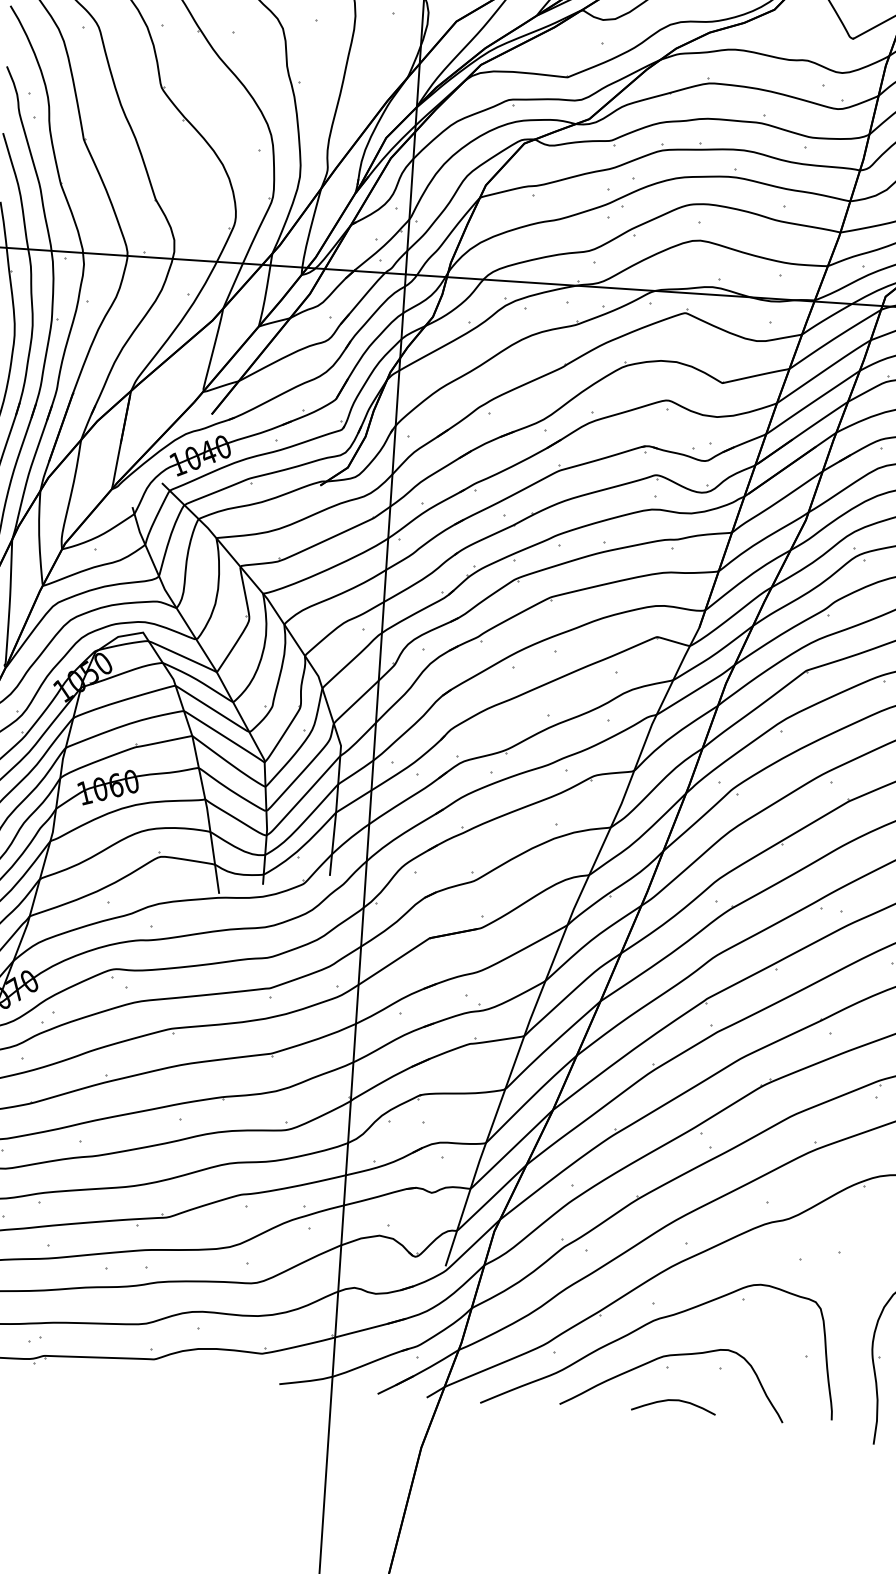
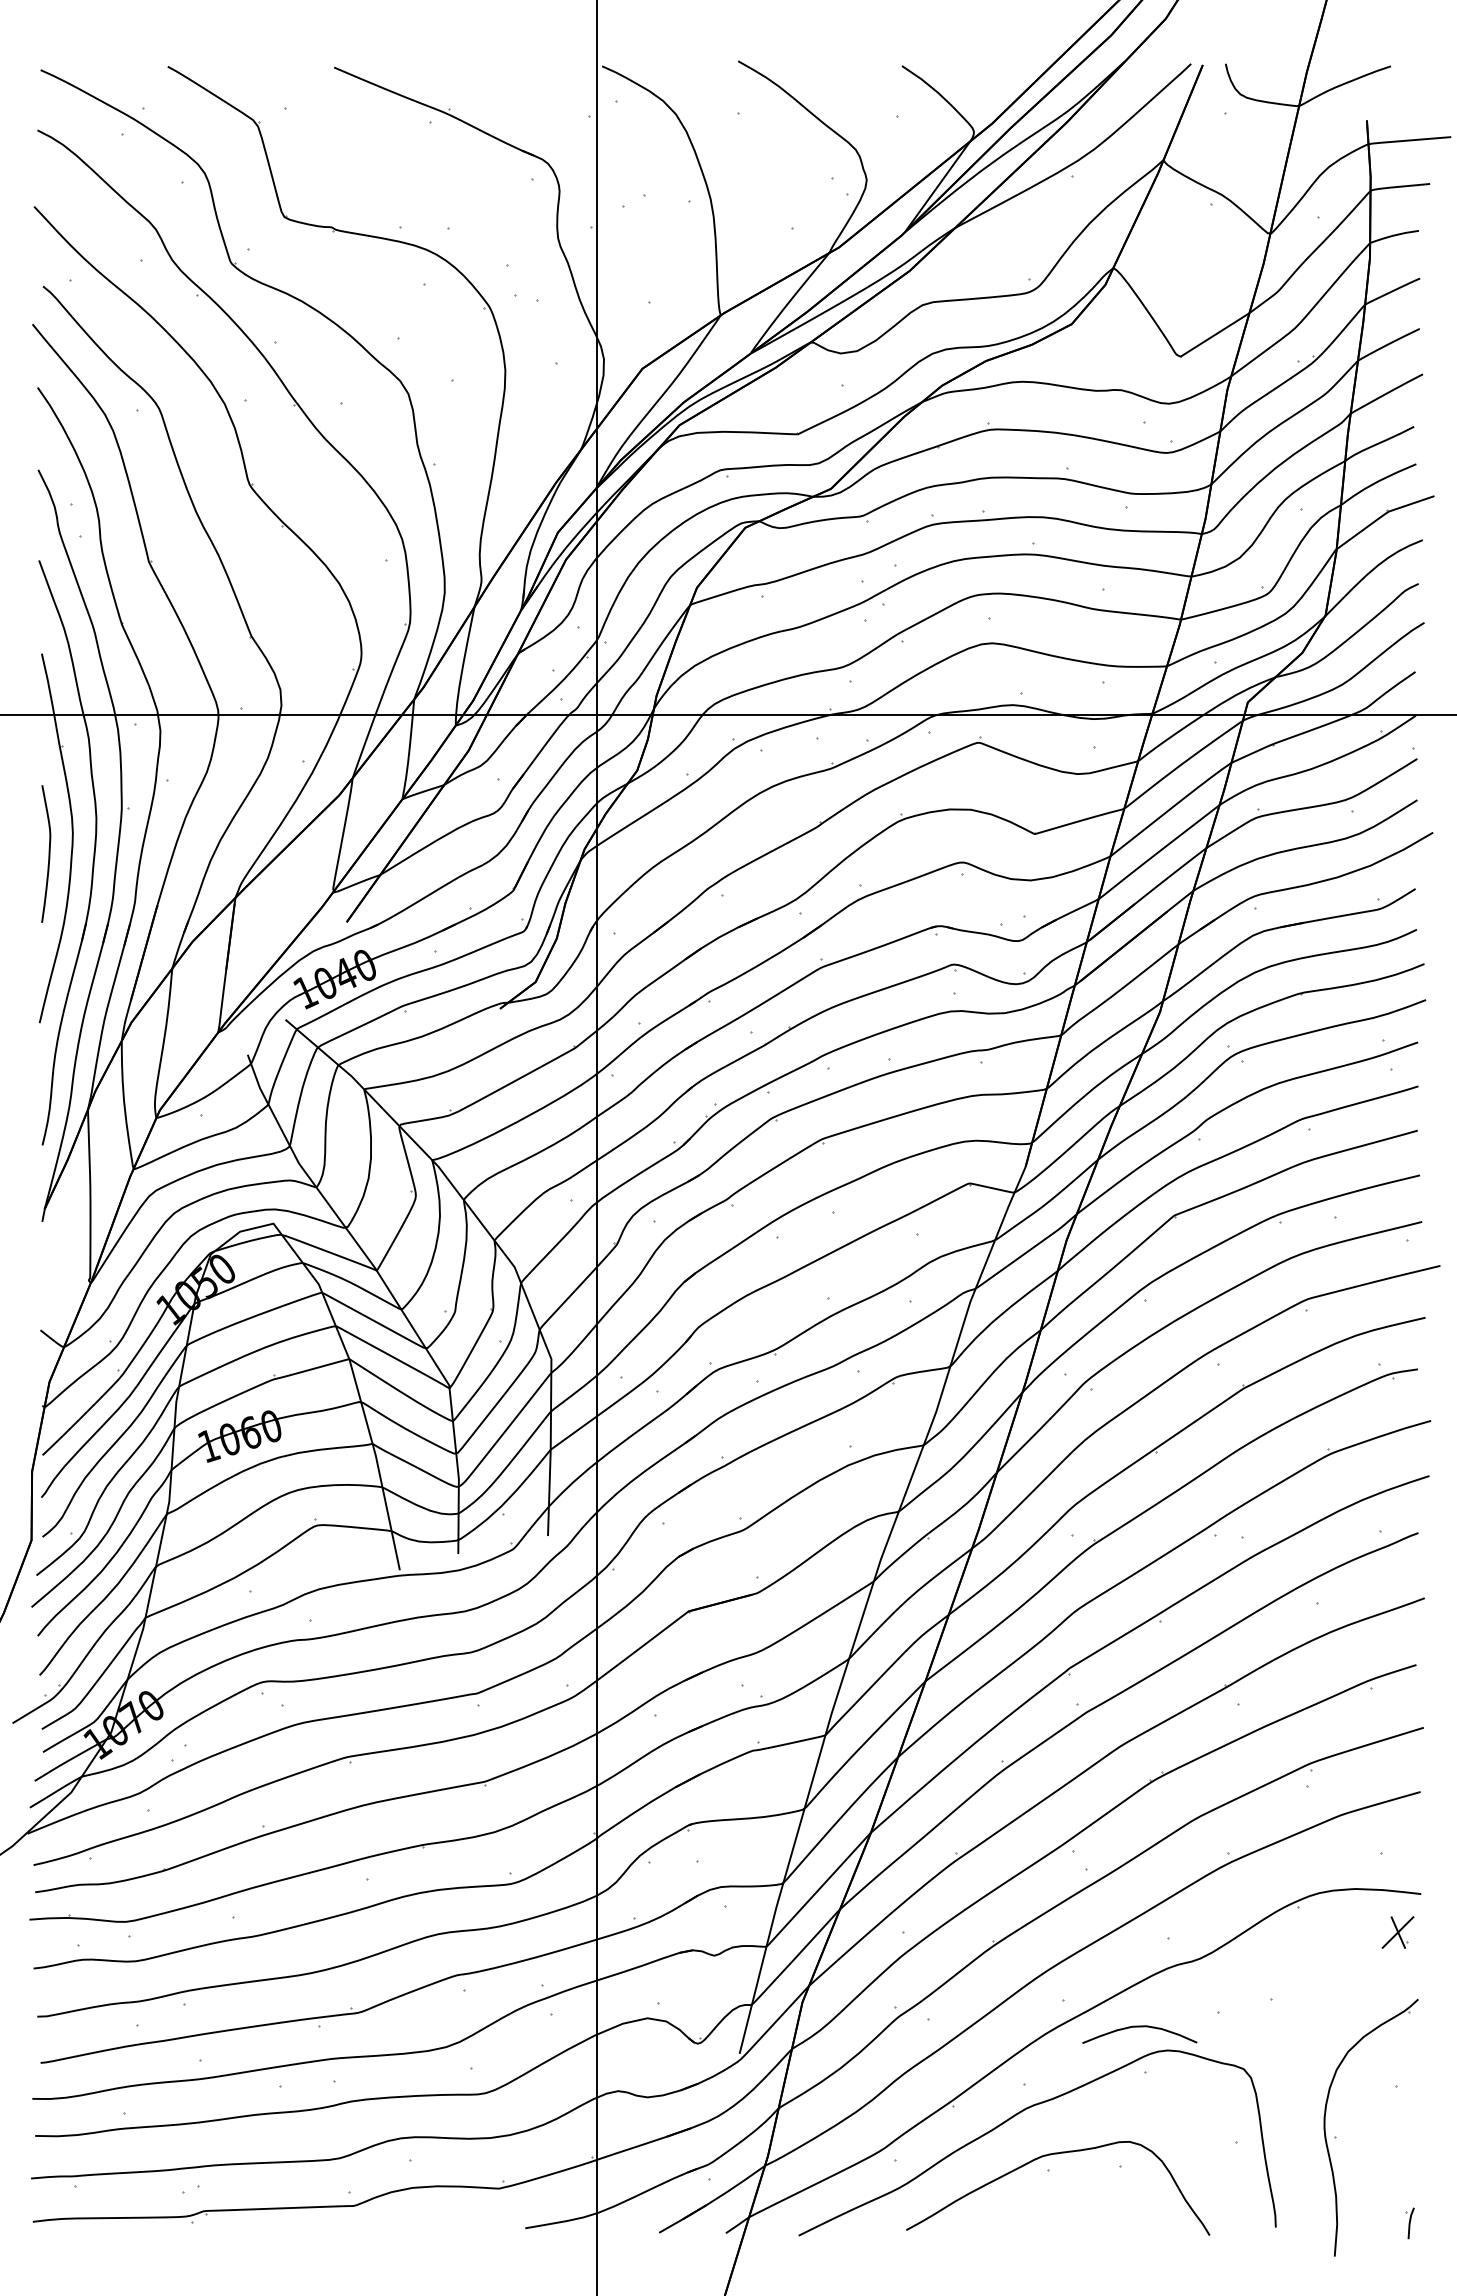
curve: (673, 1400) -> (1139, 2027), moved

